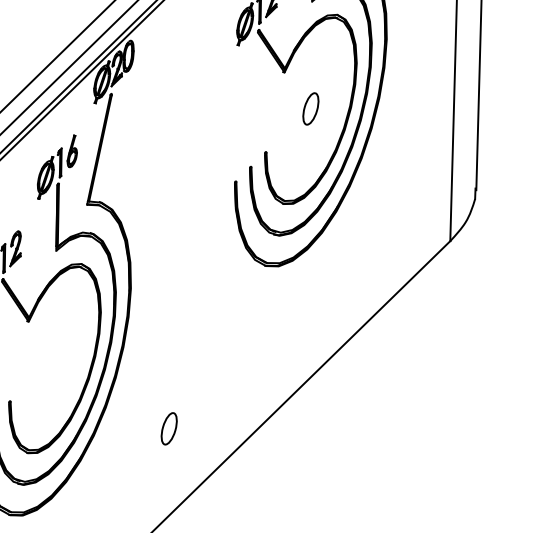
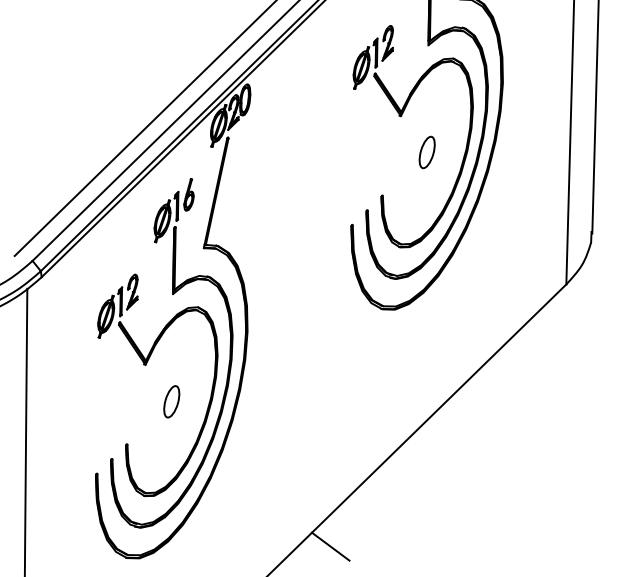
part: (168, 428) -> (171, 401), moved
line: (214, 503) -> (330, 546), added

